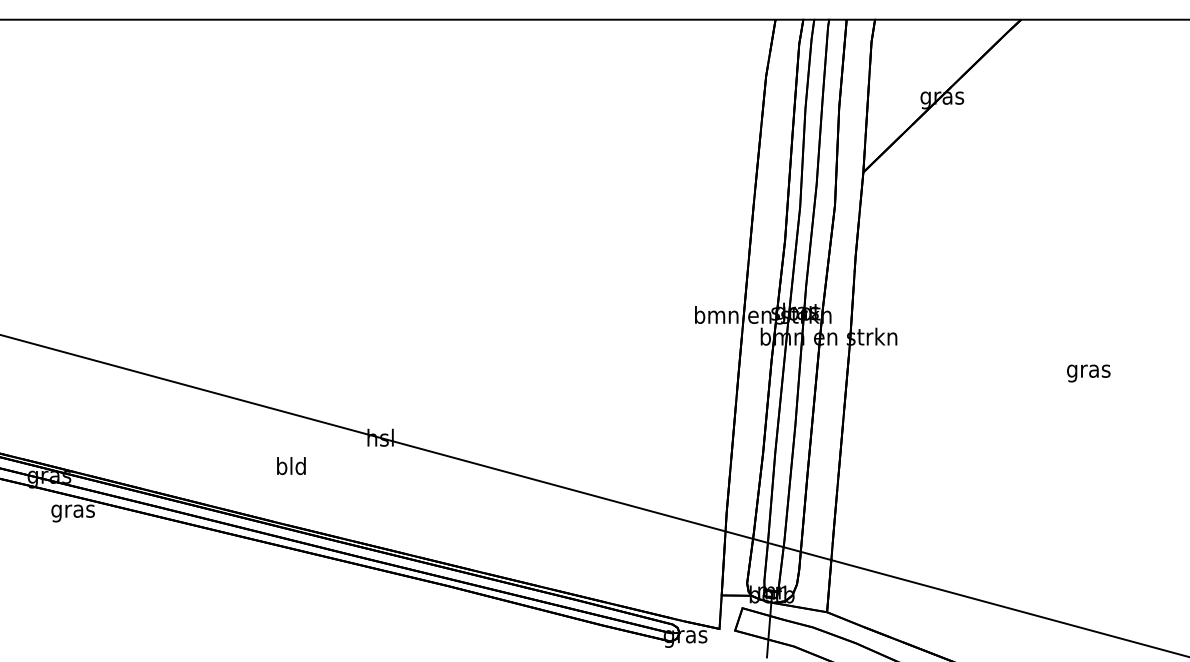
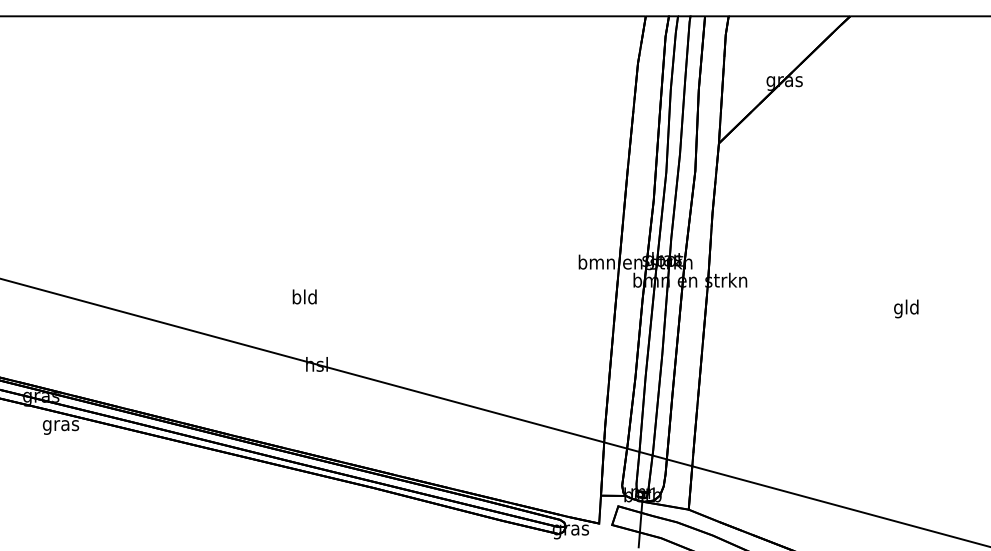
text: (1088, 370) -> (906, 308), gras -> gld
text: (291, 465) -> (304, 296), moved

